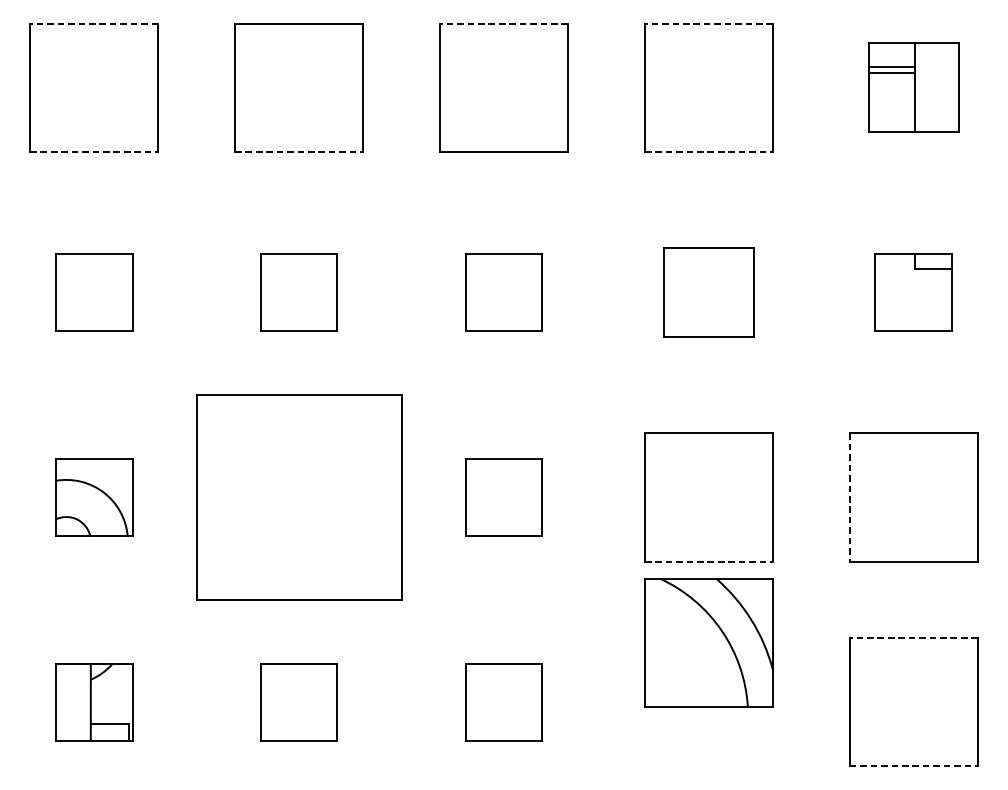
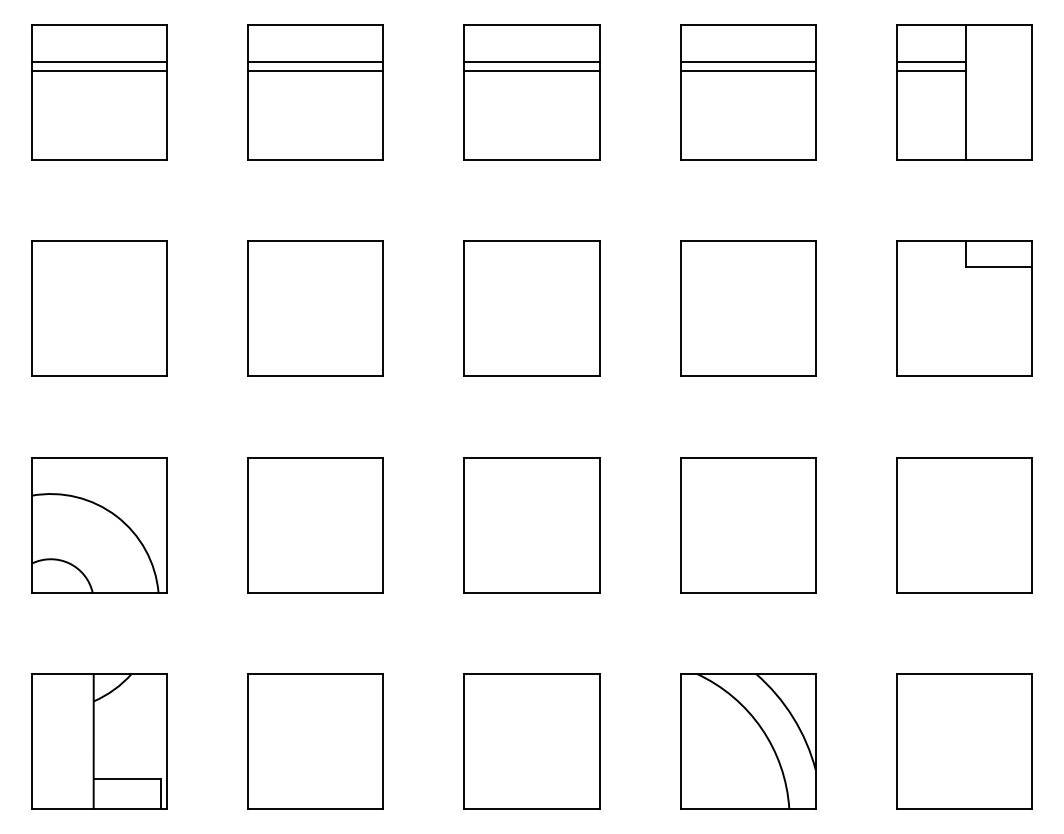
line: (94, 23) -> (99, 25), dashed -> solid
line: (504, 23) -> (532, 25), dashed -> solid
line: (709, 23) -> (748, 25), dashed -> solid
line: (94, 58) -> (99, 61), added
line: (298, 58) -> (315, 61), added
line: (503, 58) -> (531, 61), added
line: (708, 58) -> (747, 61), added
line: (94, 67) -> (99, 71), added
line: (298, 67) -> (315, 71), added
line: (503, 67) -> (531, 71), added
line: (708, 67) -> (747, 71), added
part: (913, 87) -> (964, 92), size x1.43
line: (94, 151) -> (99, 160), dashed -> solid
line: (298, 151) -> (315, 160), dashed -> solid
line: (709, 151) -> (748, 160), dashed -> solid
part: (94, 292) -> (99, 308), size x1.67
part: (298, 292) -> (315, 308), size x1.67
part: (503, 292) -> (531, 308), size x1.67
part: (709, 292) -> (748, 308), size x1.43
part: (913, 292) -> (964, 308), size x1.67
part: (94, 497) -> (99, 525), size x1.67
part: (298, 497) -> (315, 525), size x0.62
part: (503, 497) -> (531, 525), size x1.67
line: (849, 497) -> (896, 525), dashed -> solid
line: (709, 561) -> (748, 592), dashed -> solid
line: (913, 638) -> (964, 673), dashed -> solid
part: (709, 642) -> (748, 741), moved
part: (94, 702) -> (99, 741), size x1.67
part: (298, 702) -> (315, 741), size x1.67
part: (503, 702) -> (531, 741), size x1.67
line: (913, 766) -> (964, 808), dashed -> solid

